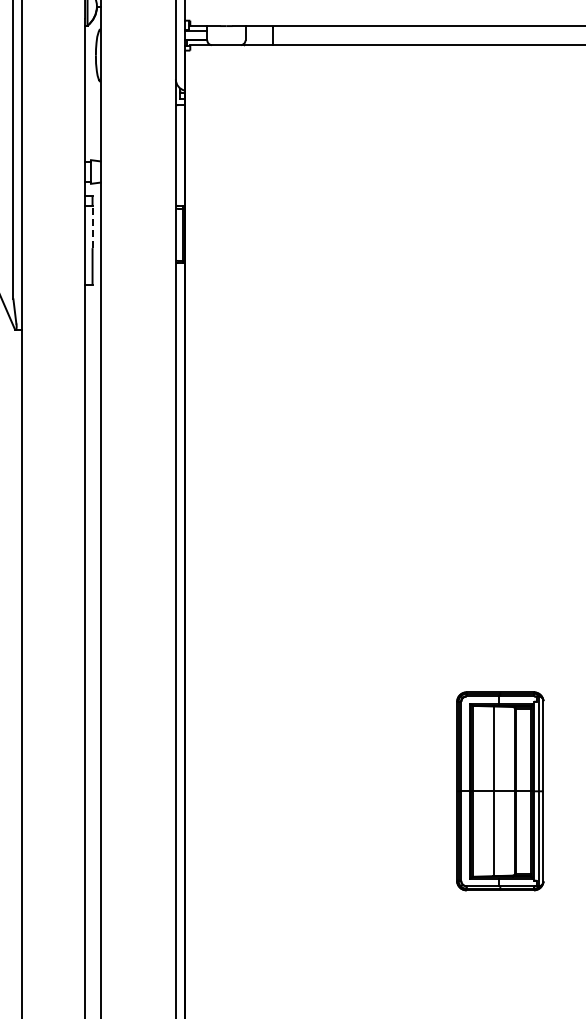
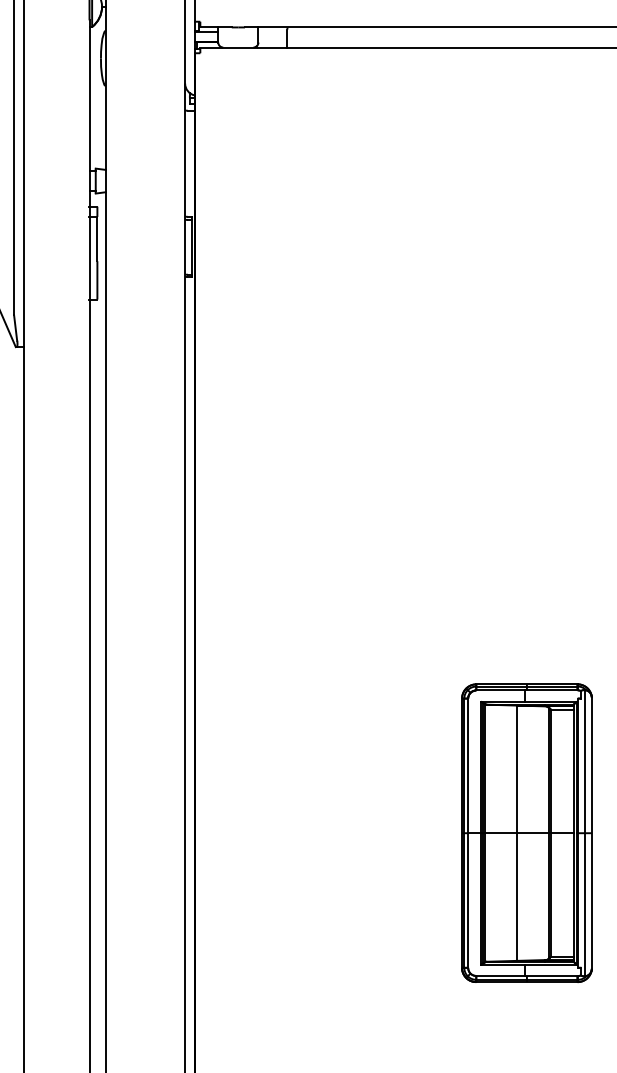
line: (92, 226) -> (97, 238), dashed -> solid
part: (499, 791) -> (525, 833), size x1.43

